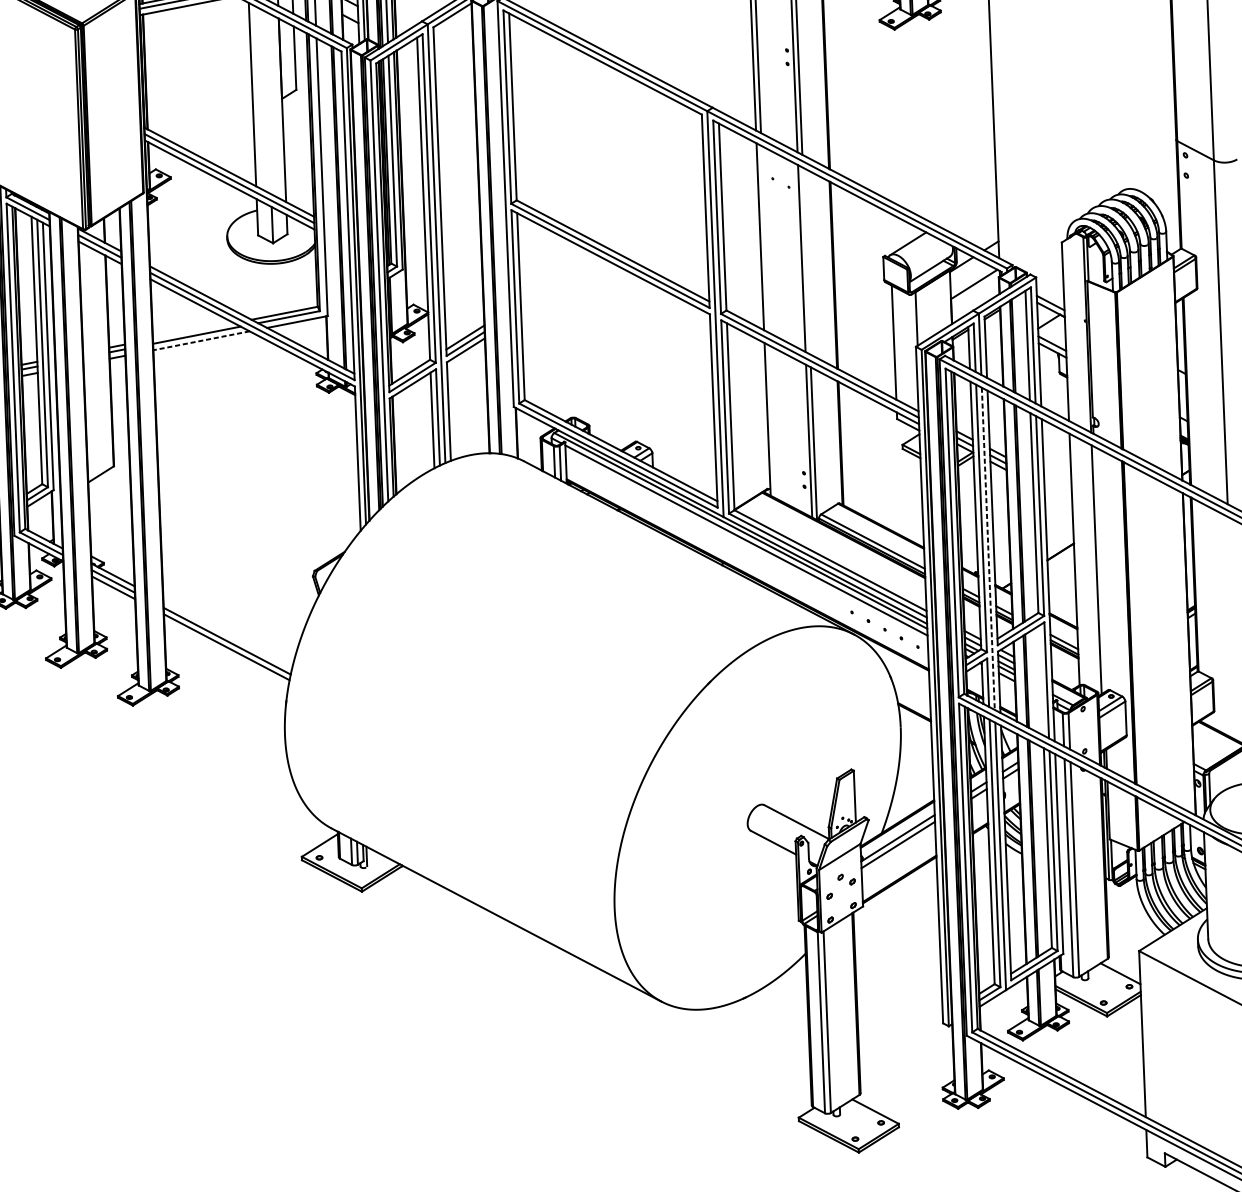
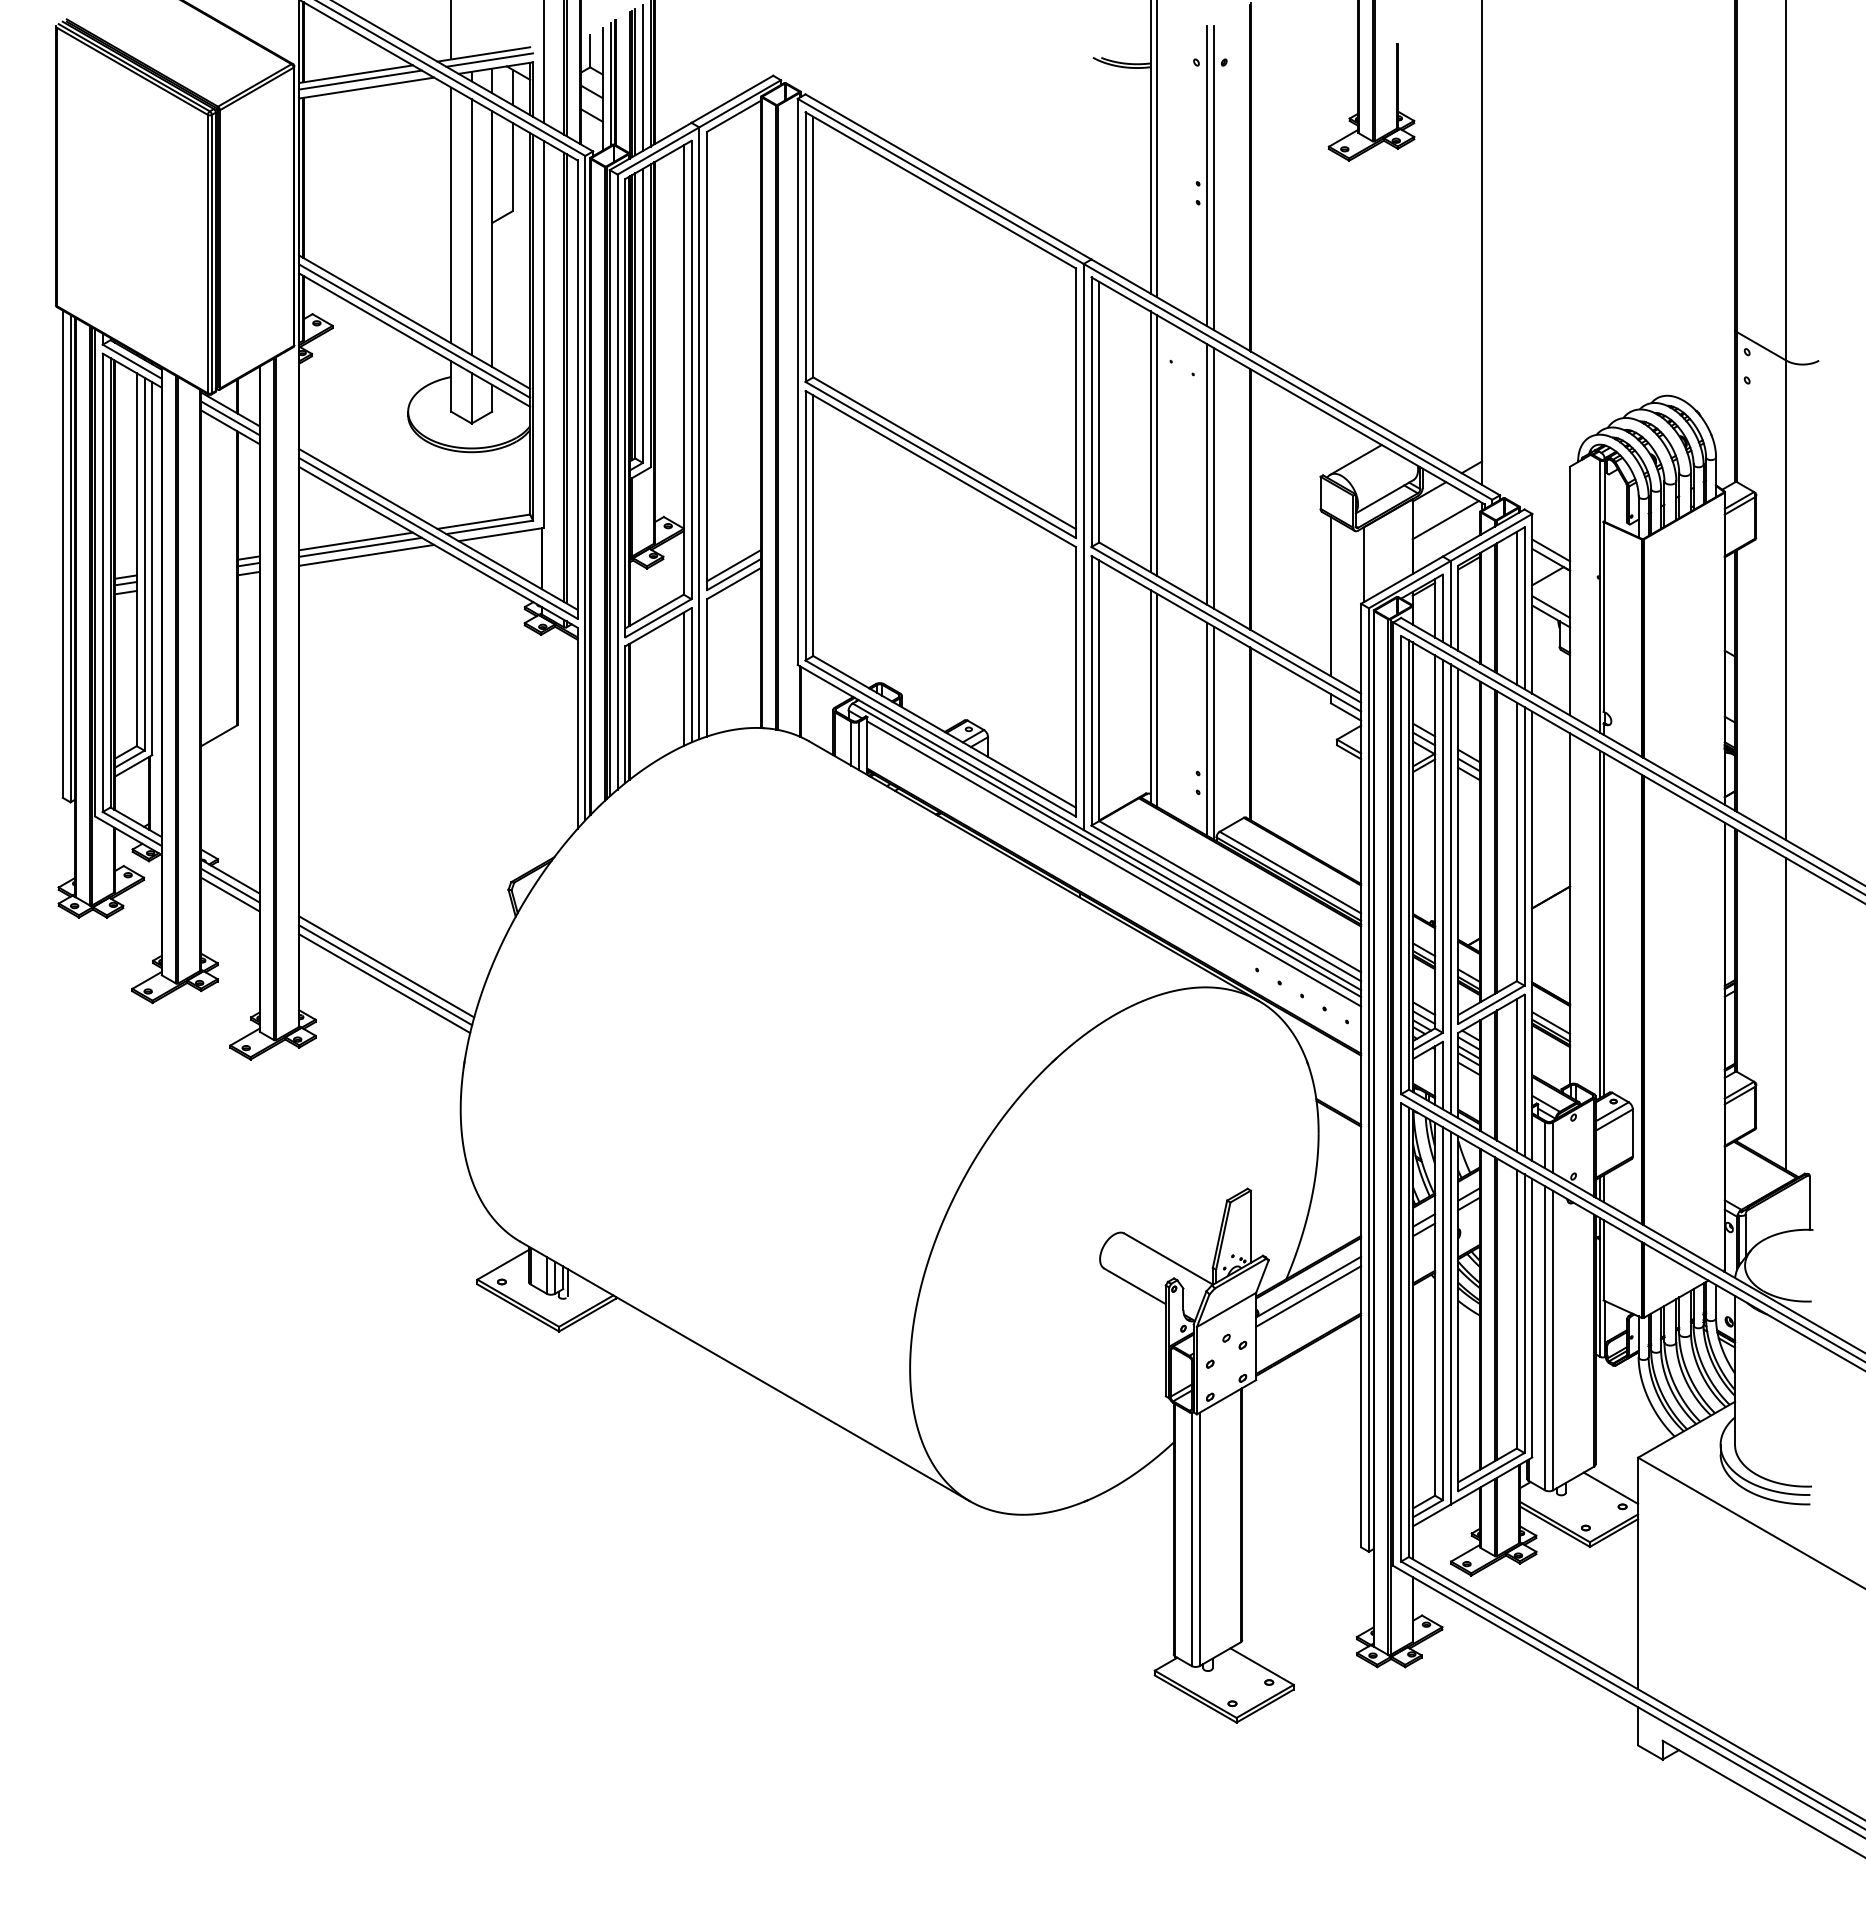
line: (267, 102) -> (471, 227), added
line: (765, 239) -> (1157, 445), added
line: (806, 260) -> (1213, 477), added
line: (193, 331) -> (355, 541), added
line: (201, 340) -> (366, 555), dashed -> solid
line: (772, 421) -> (1157, 699), added
line: (988, 549) -> (1450, 889), dashed -> solid
line: (1098, 569) -> (1603, 924), added
line: (1232, 629) -> (1786, 1014), added
line: (227, 634) -> (386, 966), added
line: (1040, 680) -> (1516, 1075), added

